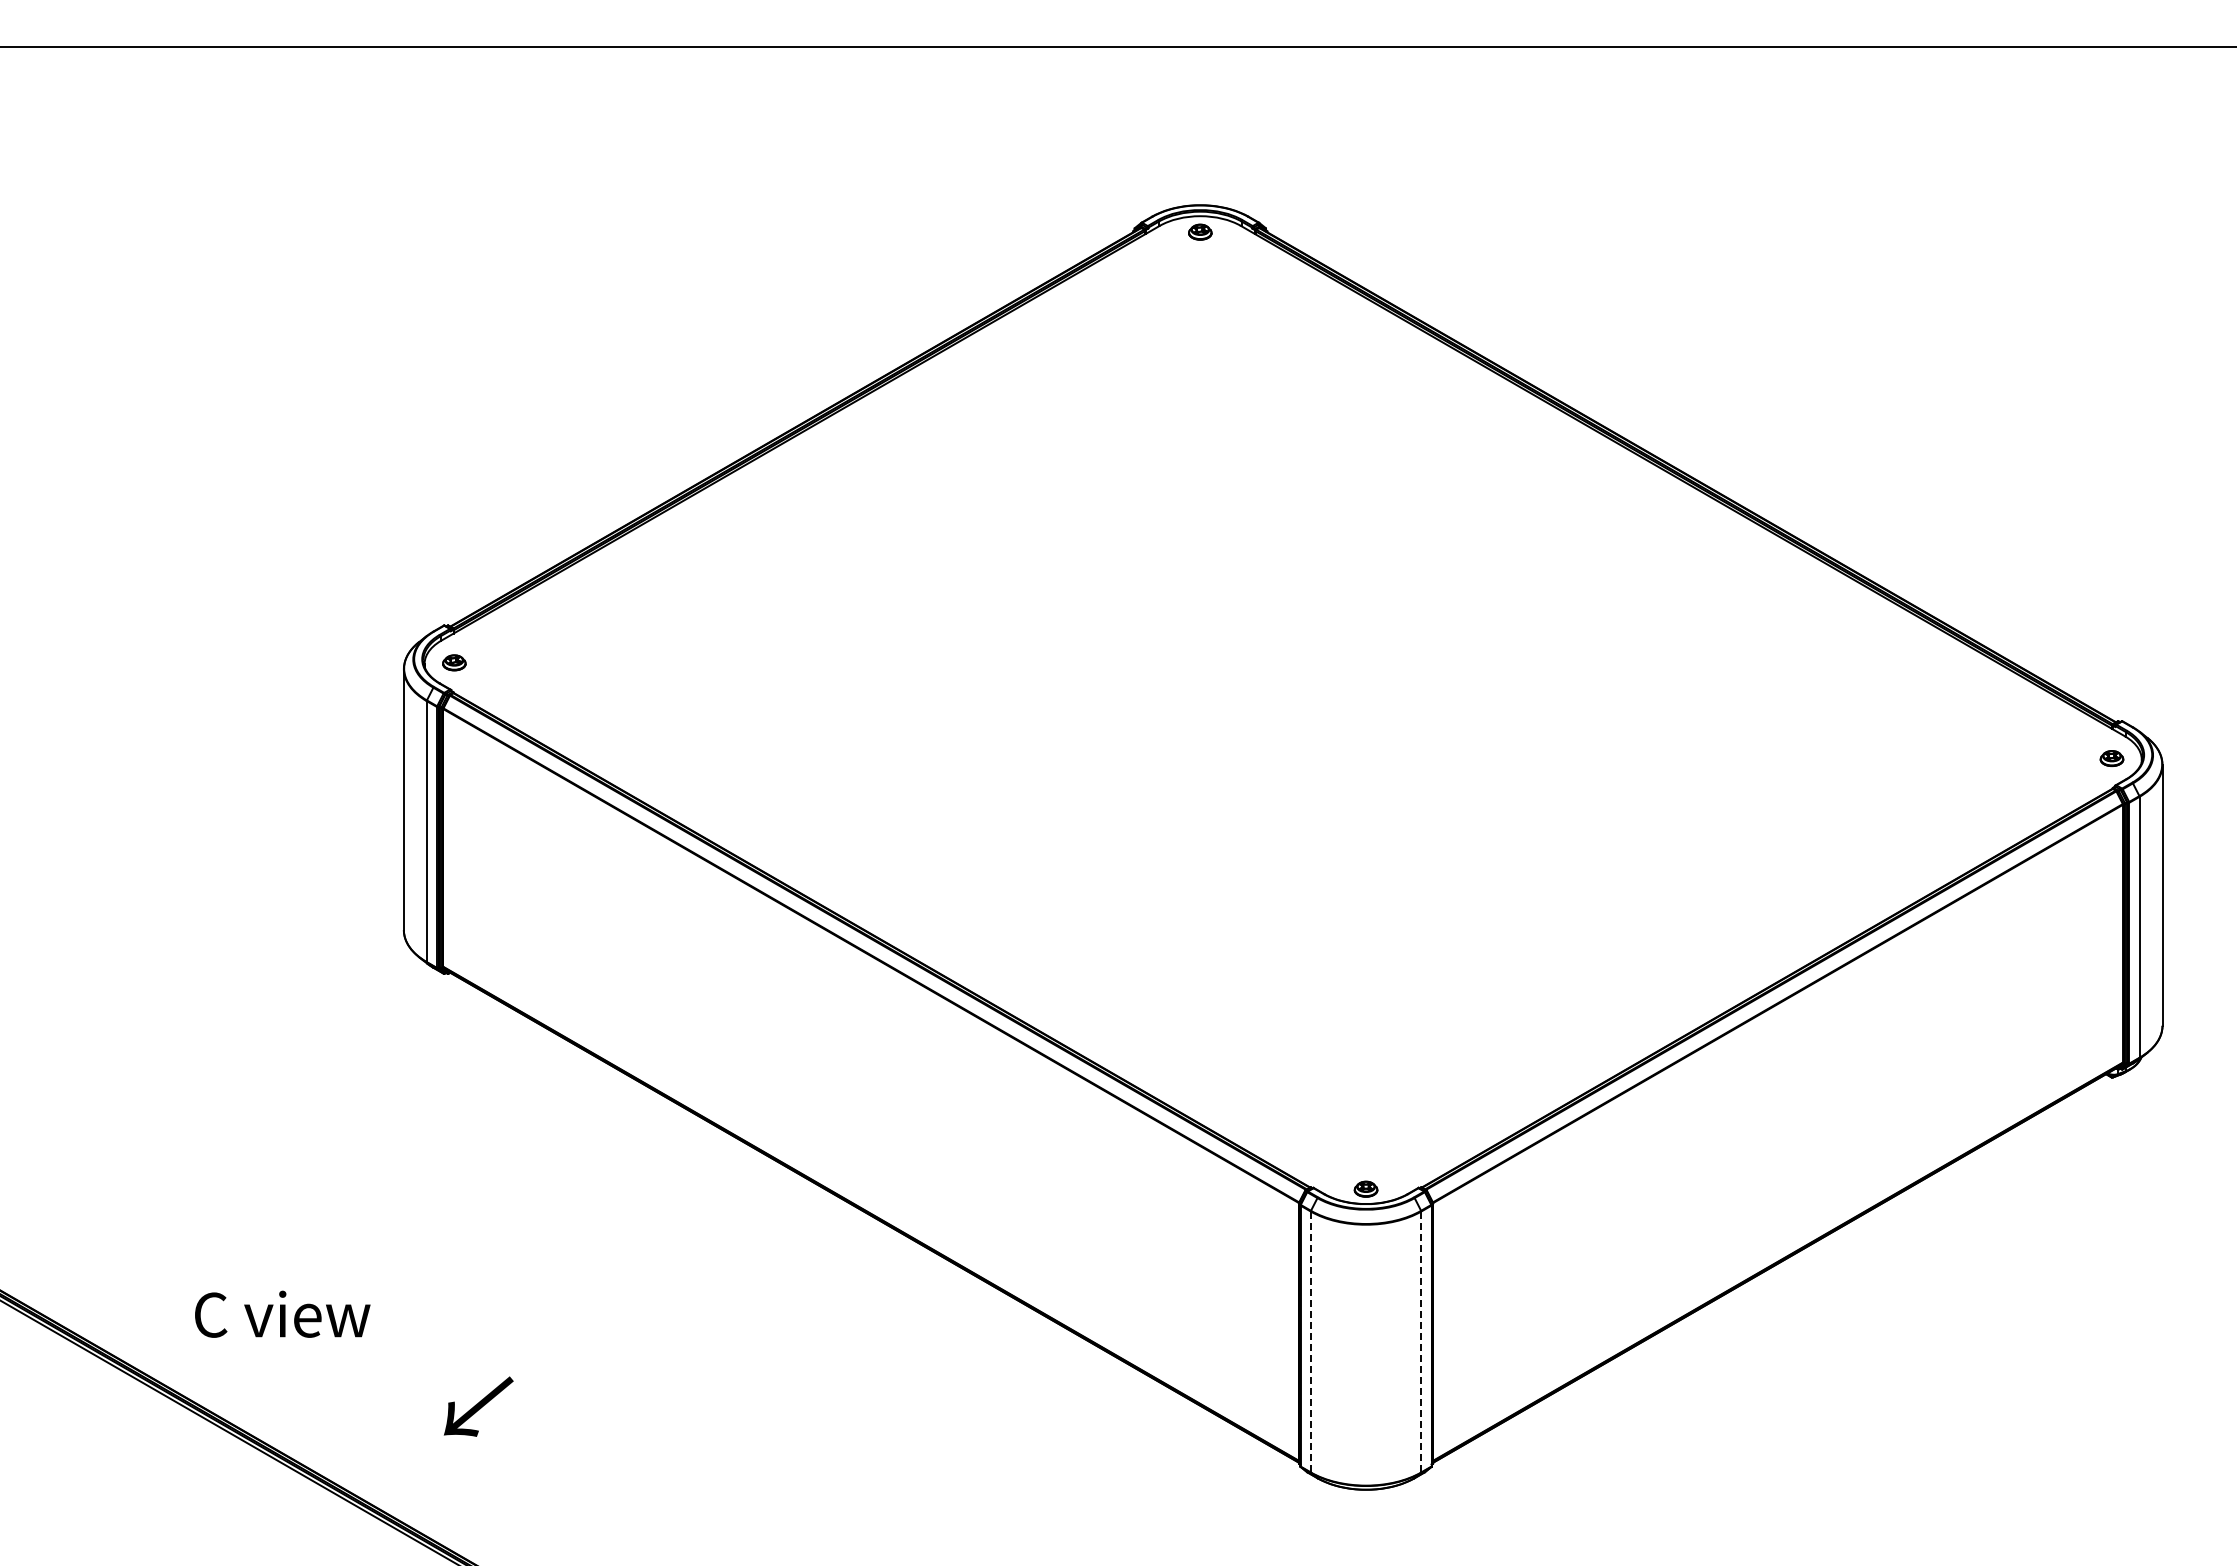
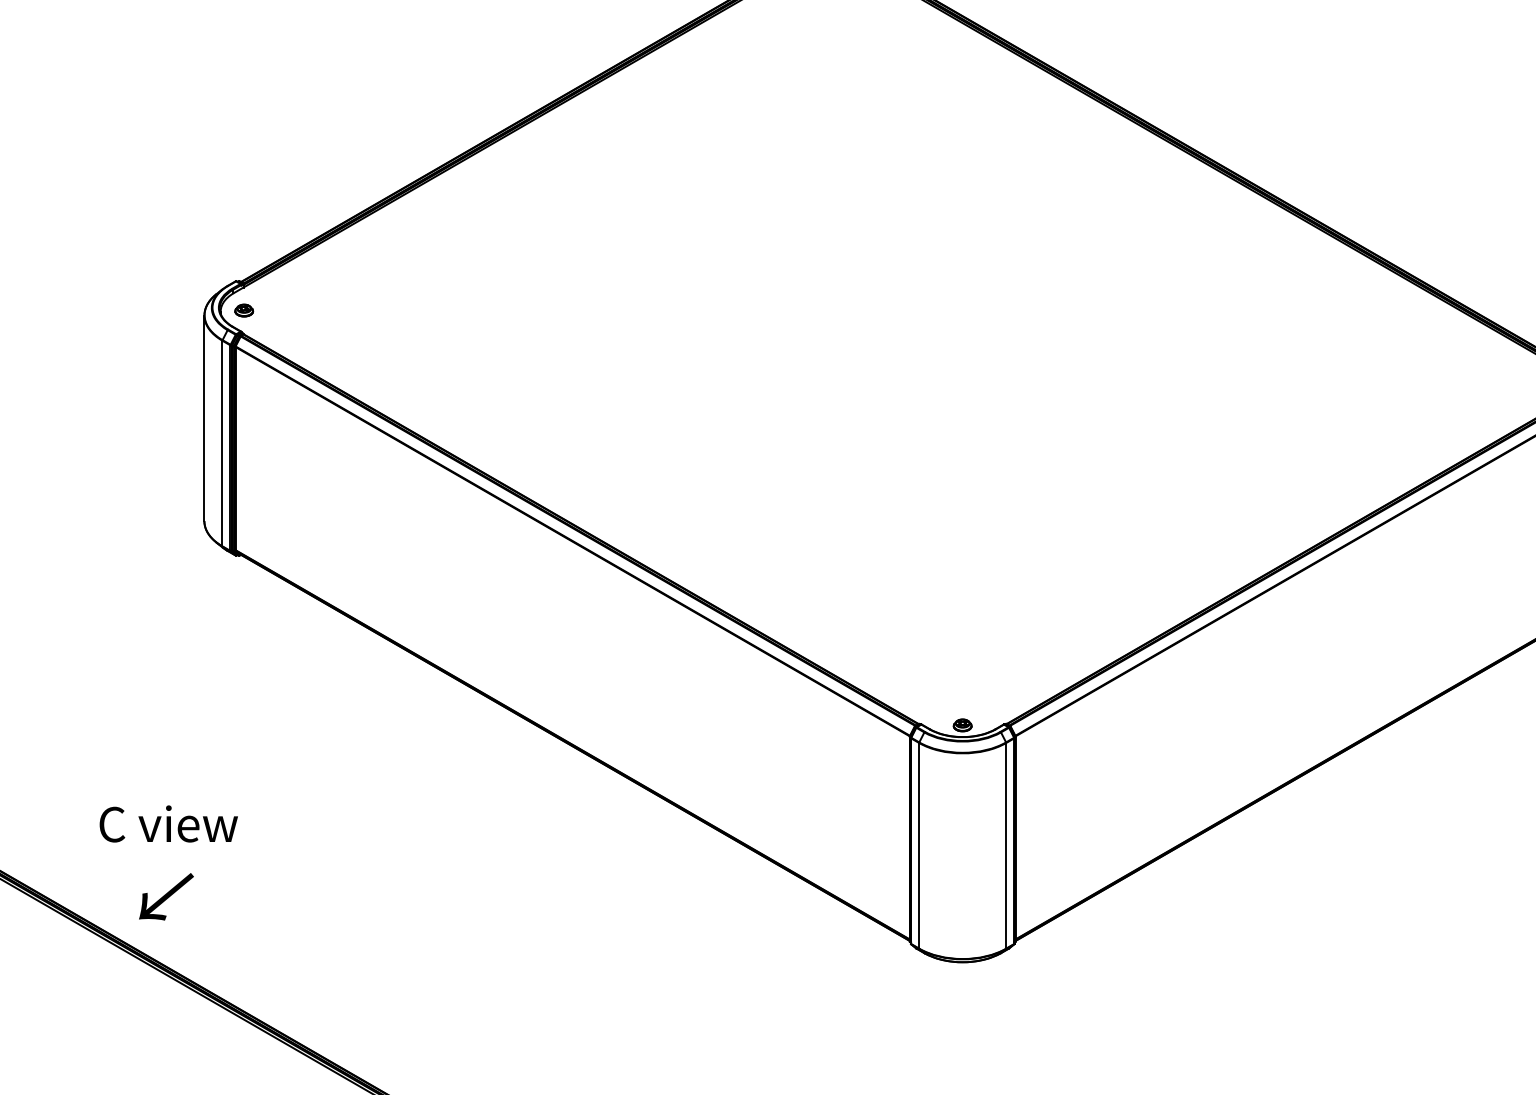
text: (282, 1313) -> (168, 823), moved
line: (1421, 1341) -> (1006, 845), dashed -> solid
line: (1310, 1342) -> (918, 846), dashed -> solid
text: (478, 1406) -> (166, 896), moved

